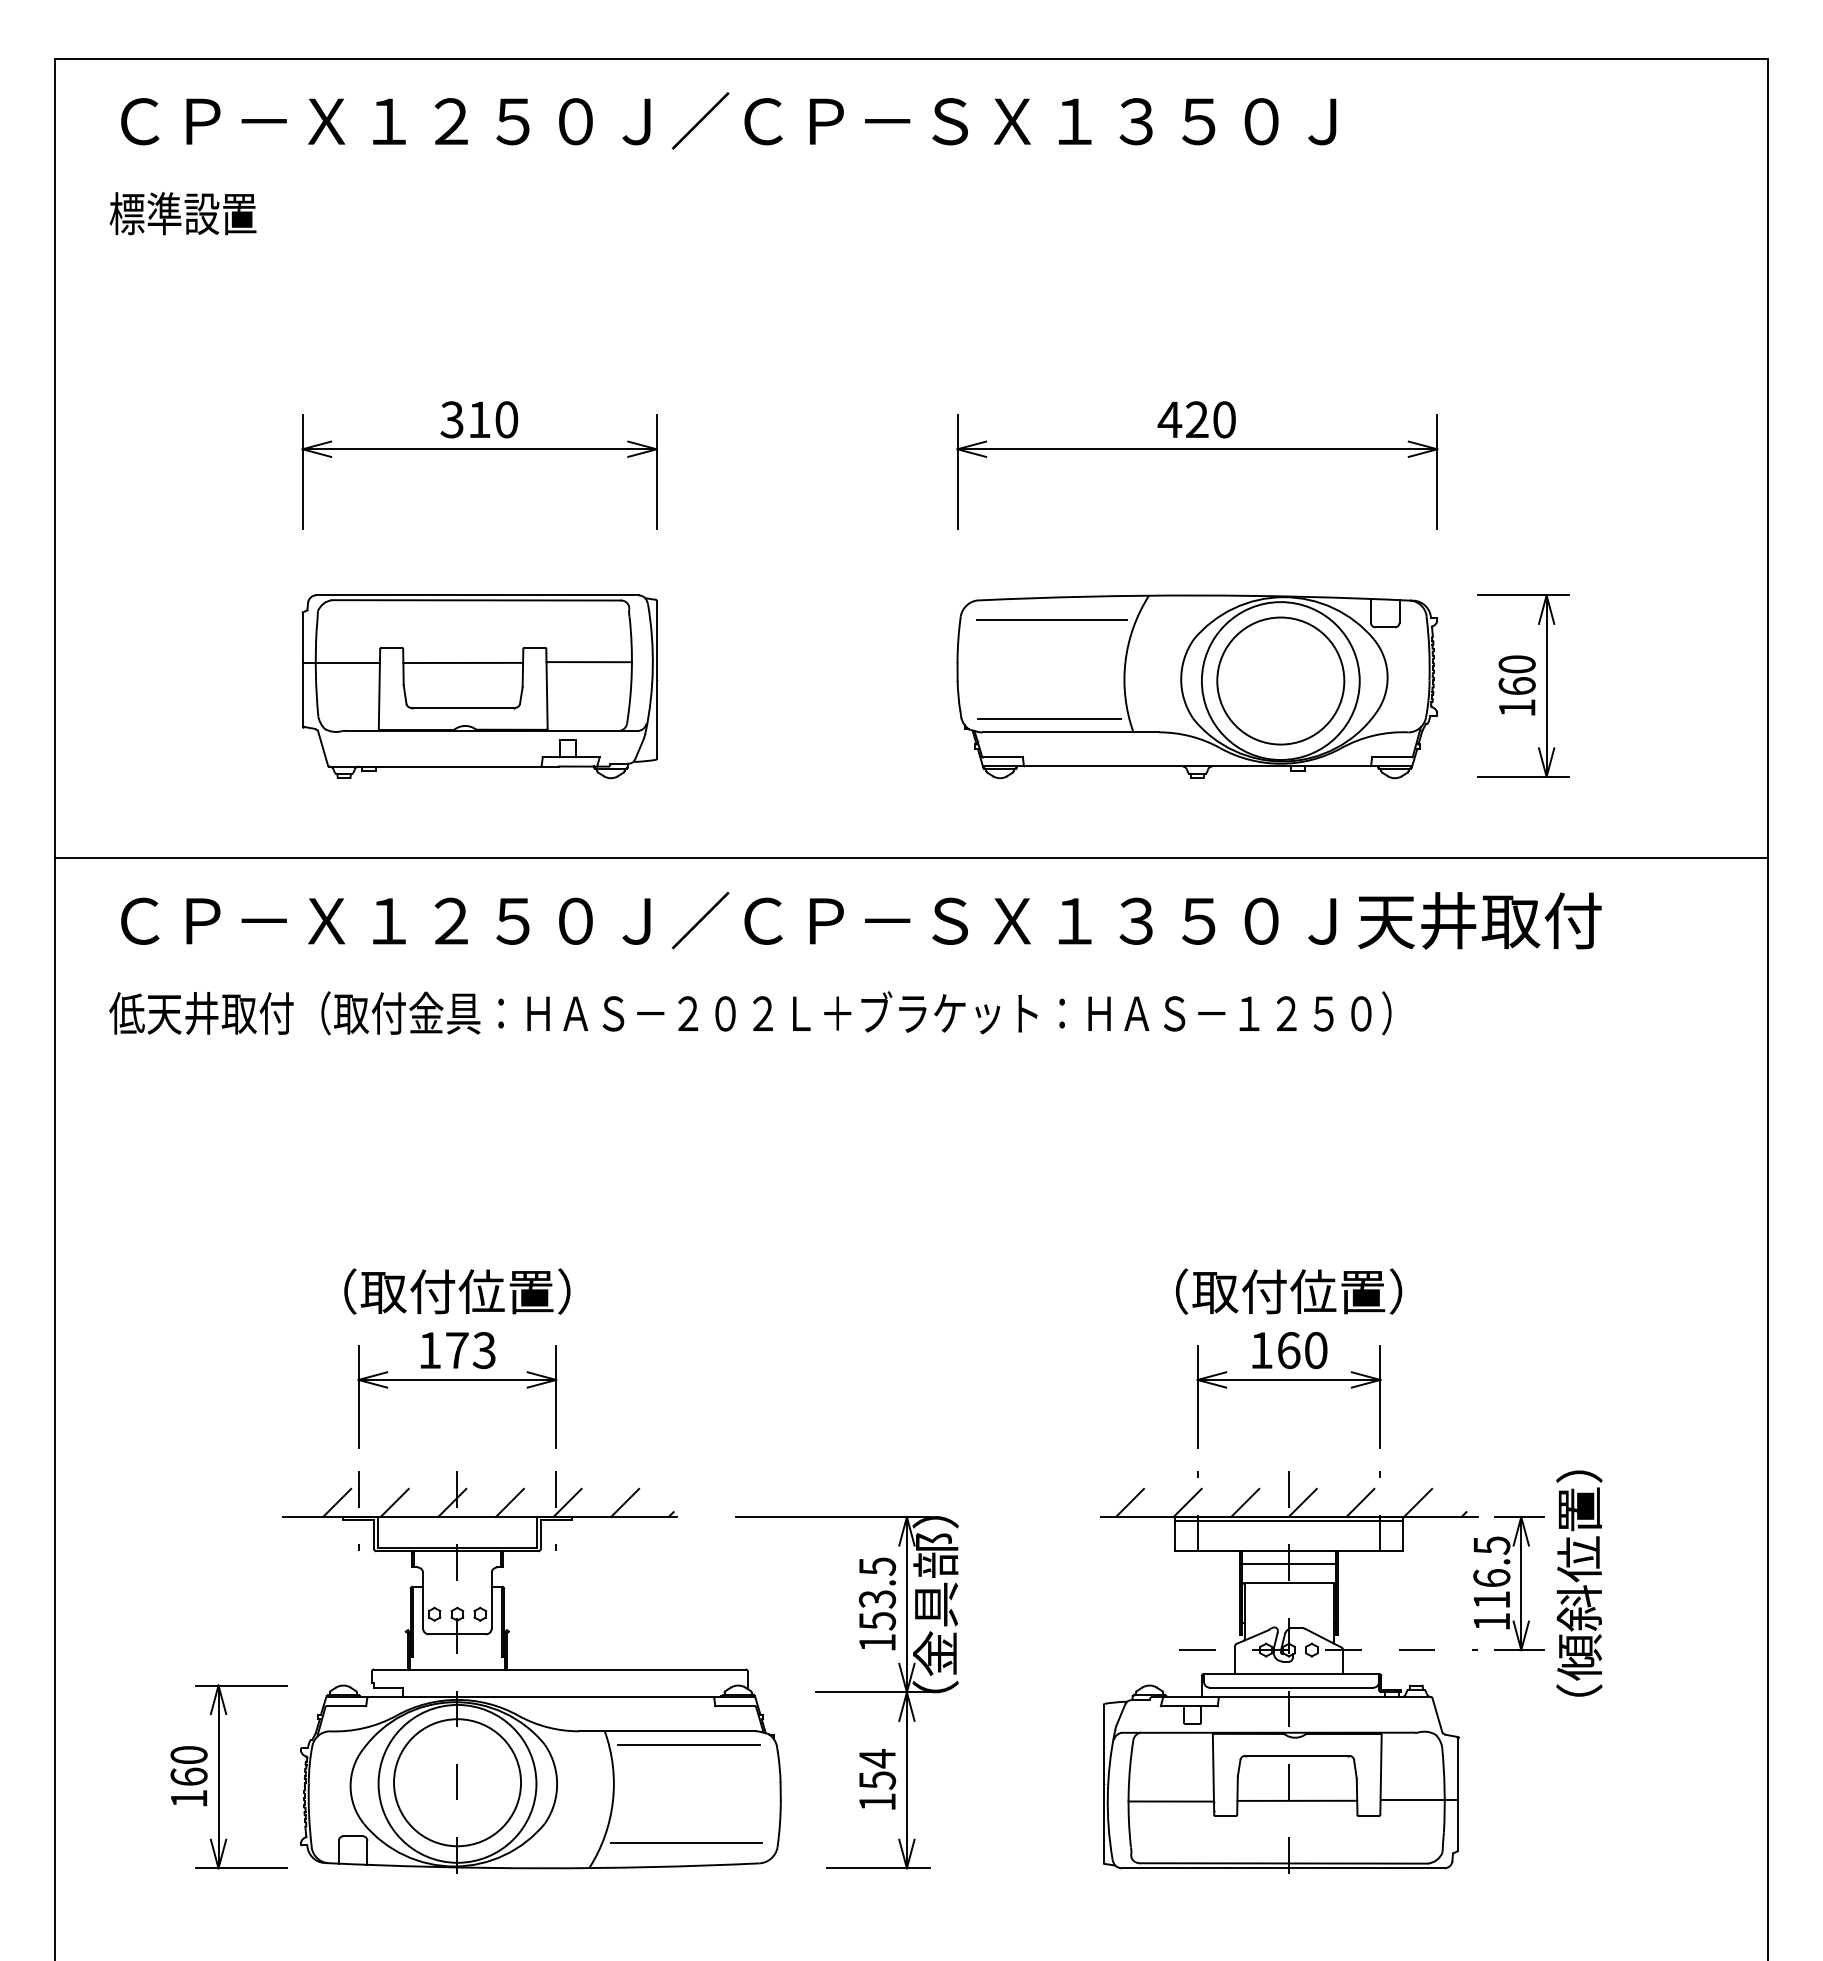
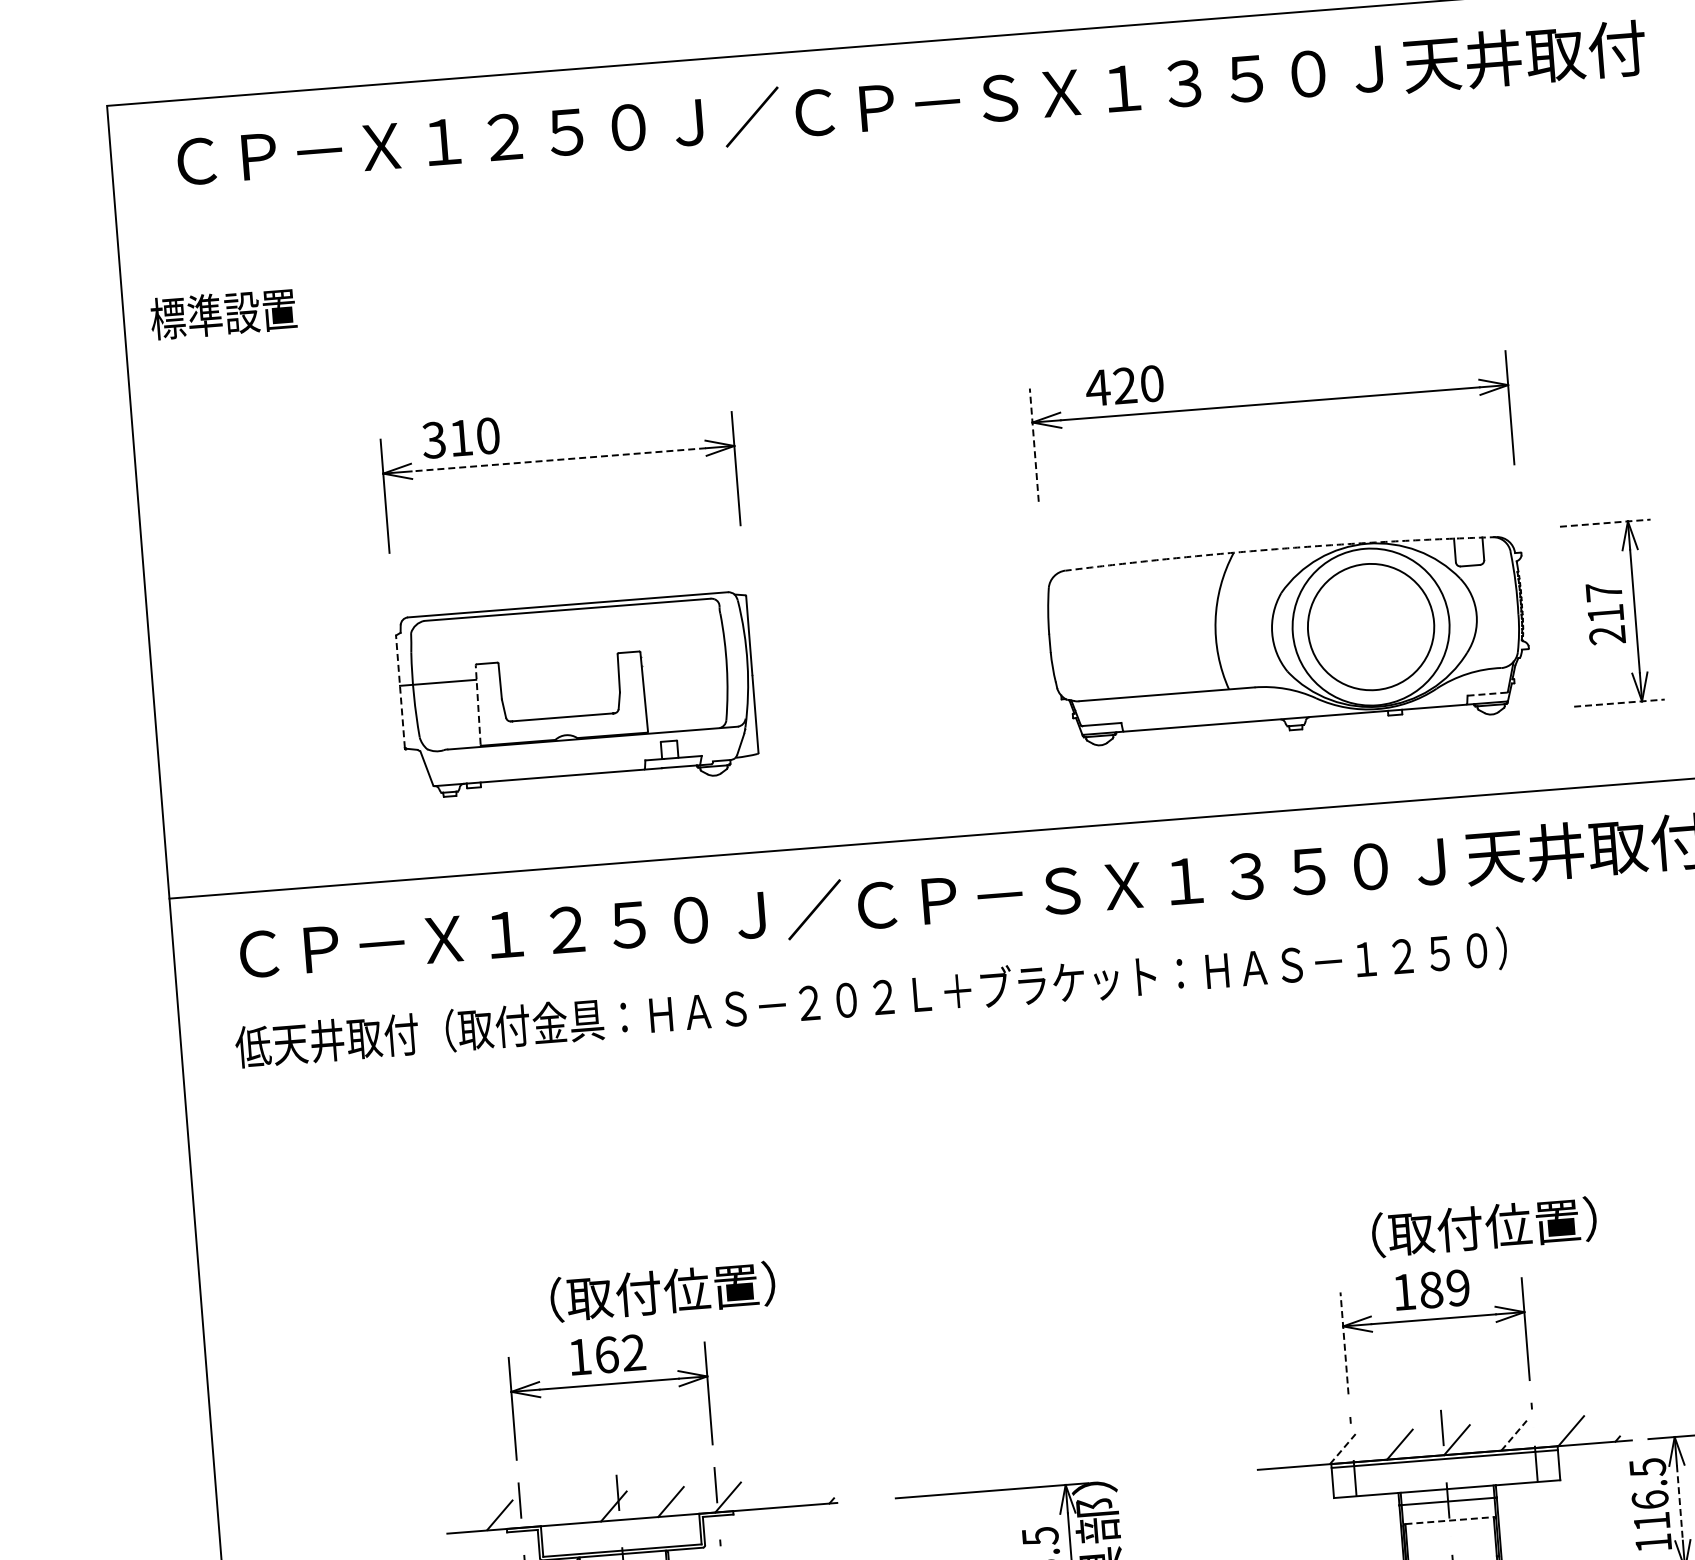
text: (1479, 120) -> (1524, 55), ＣＰ－Ｘ１２５０Ｊ／ＣＰ－ＳＸ１３５０Ｊ -> ＣＰ－Ｘ１２５０Ｊ／ＣＰ－ＳＸ１３５０Ｊ天井取付
text: (182, 213) -> (222, 313), moved
text: (479, 419) -> (461, 437), moved
text: (1196, 419) -> (1124, 385), moved
line: (479, 449) -> (558, 460), solid -> dashed
line: (957, 471) -> (1034, 444), solid -> dashed
arc: (1196, 595) -> (1280, 548), solid -> dashed
line: (1523, 595) -> (1605, 523), solid -> dashed
line: (1051, 620) -> (1139, 584), removed
line: (462, 662) -> (558, 672), removed
line: (588, 662) -> (683, 662), removed
line: (302, 669) -> (400, 691), solid -> dashed
text: (1516, 686) -> (1605, 614), 160 -> 217
line: (379, 688) -> (478, 704), solid -> dashed
line: (1049, 718) -> (1144, 682), removed
line: (1391, 757) -> (1486, 694), solid -> dashed
line: (1523, 776) -> (1619, 702), solid -> dashed
text: (457, 1291) -> (663, 1291), moved
text: (1289, 1291) -> (1484, 1227), moved
text: (470, 1350) -> (620, 1353), 173 -> 162
text: (1302, 1350) -> (1444, 1289), 160 -> 189
line: (1197, 1396) -> (1344, 1342), solid -> dashed
line: (394, 1502) -> (556, 1510), removed
line: (625, 1502) -> (785, 1492), removed
line: (1129, 1502) -> (1285, 1453), removed
line: (1187, 1502) -> (1342, 1448), solid -> dashed
line: (1360, 1502) -> (1514, 1435), solid -> dashed
line: (1289, 1583) -> (1450, 1521), solid -> dashed
line: (1521, 1583) -> (1680, 1502), solid -> dashed

